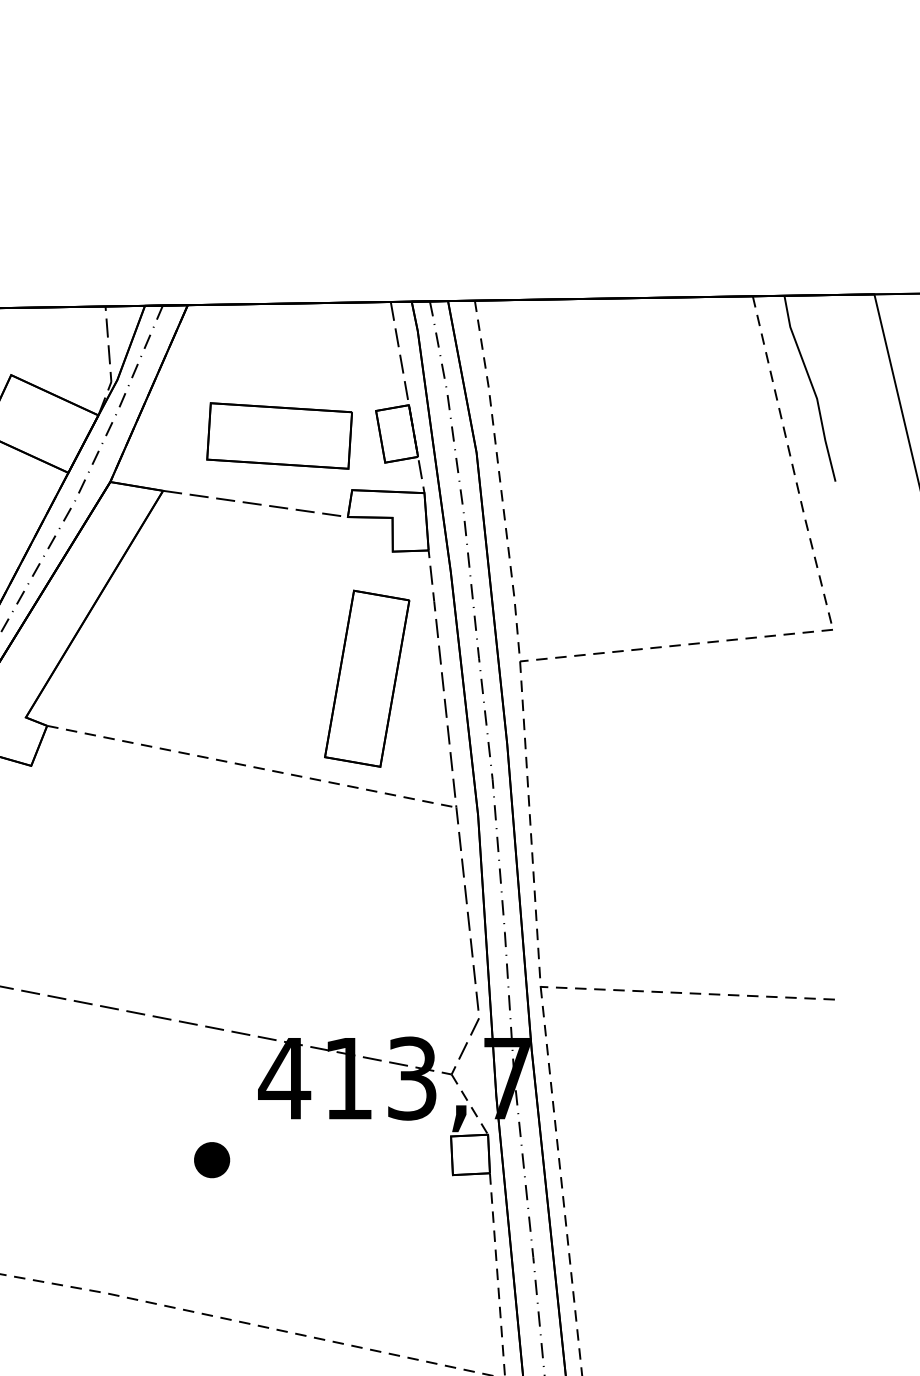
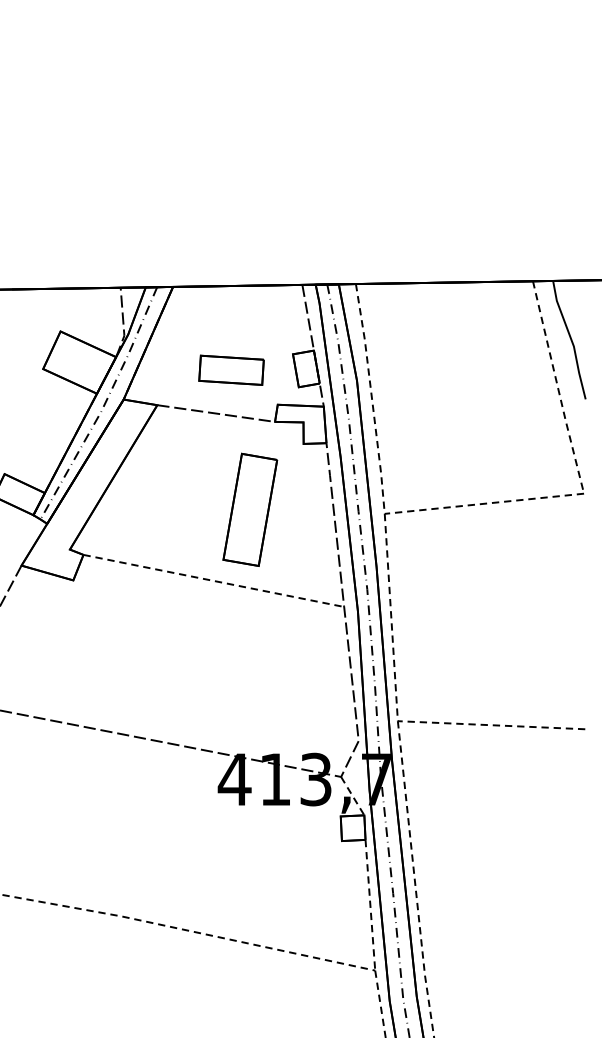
part: (279, 436) -> (231, 370), size x0.7
part: (367, 678) -> (250, 509), moved
part: (212, 1160) -> (188, 831), removed

